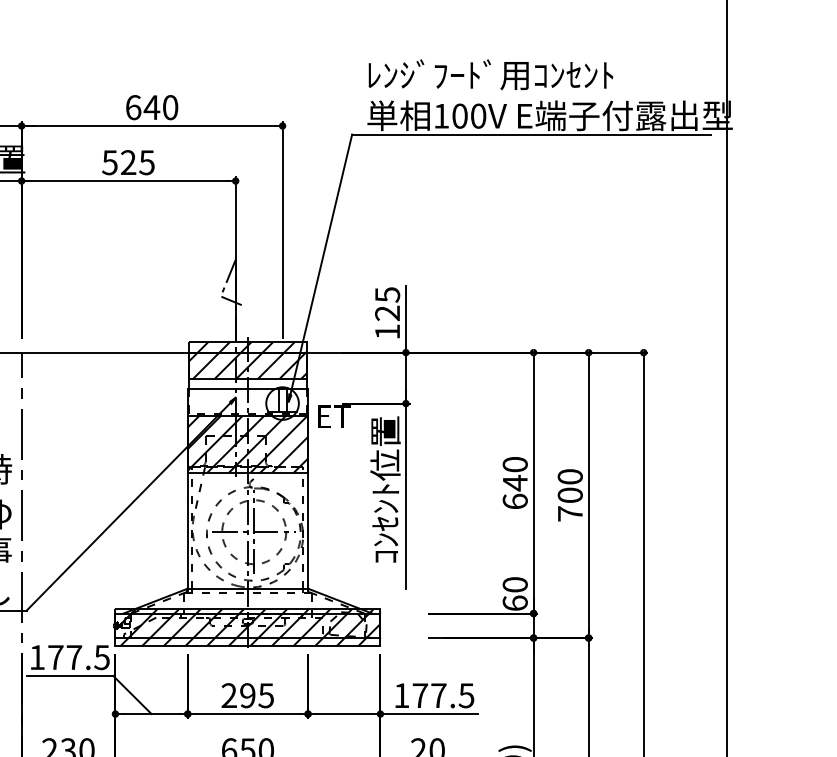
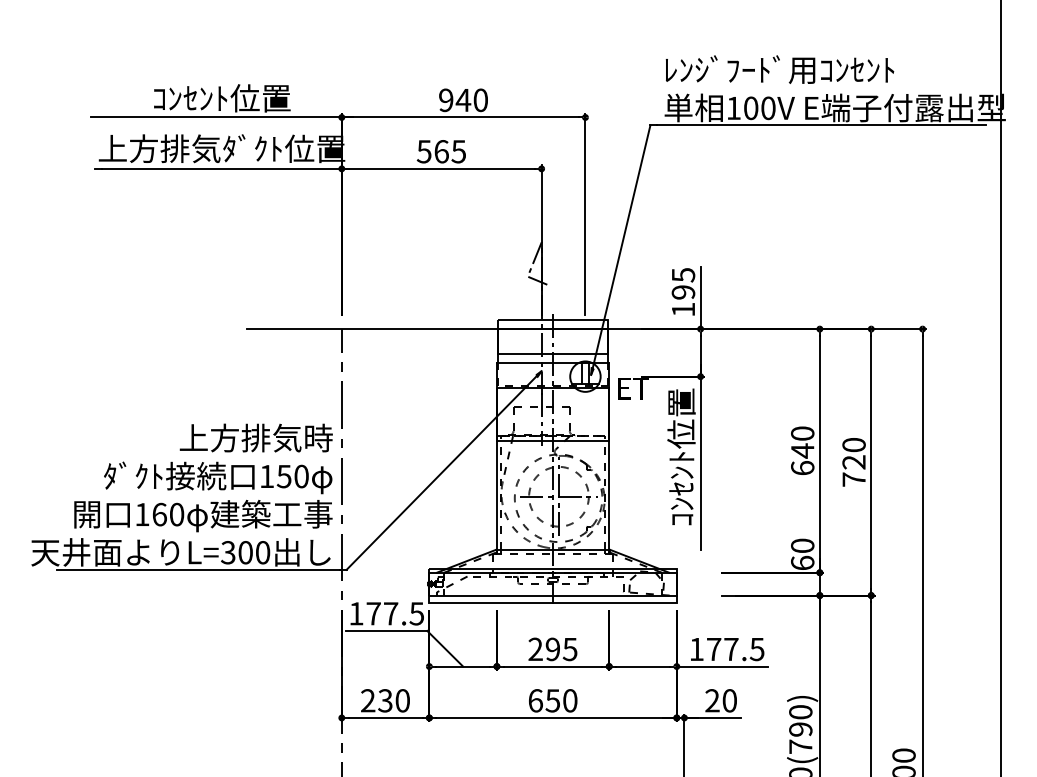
text: (133, 107) -> (446, 100), 640 -> 940
text: (128, 162) -> (441, 151), 525 -> 565
text: (387, 313) -> (683, 292), 125 -> 195
hatch: (247, 360) -> (552, 336), removed
hatch: (247, 444) -> (552, 414), removed
text: (569, 495) -> (853, 462), 700 -> 720
hatch: (247, 627) -> (552, 585), removed

